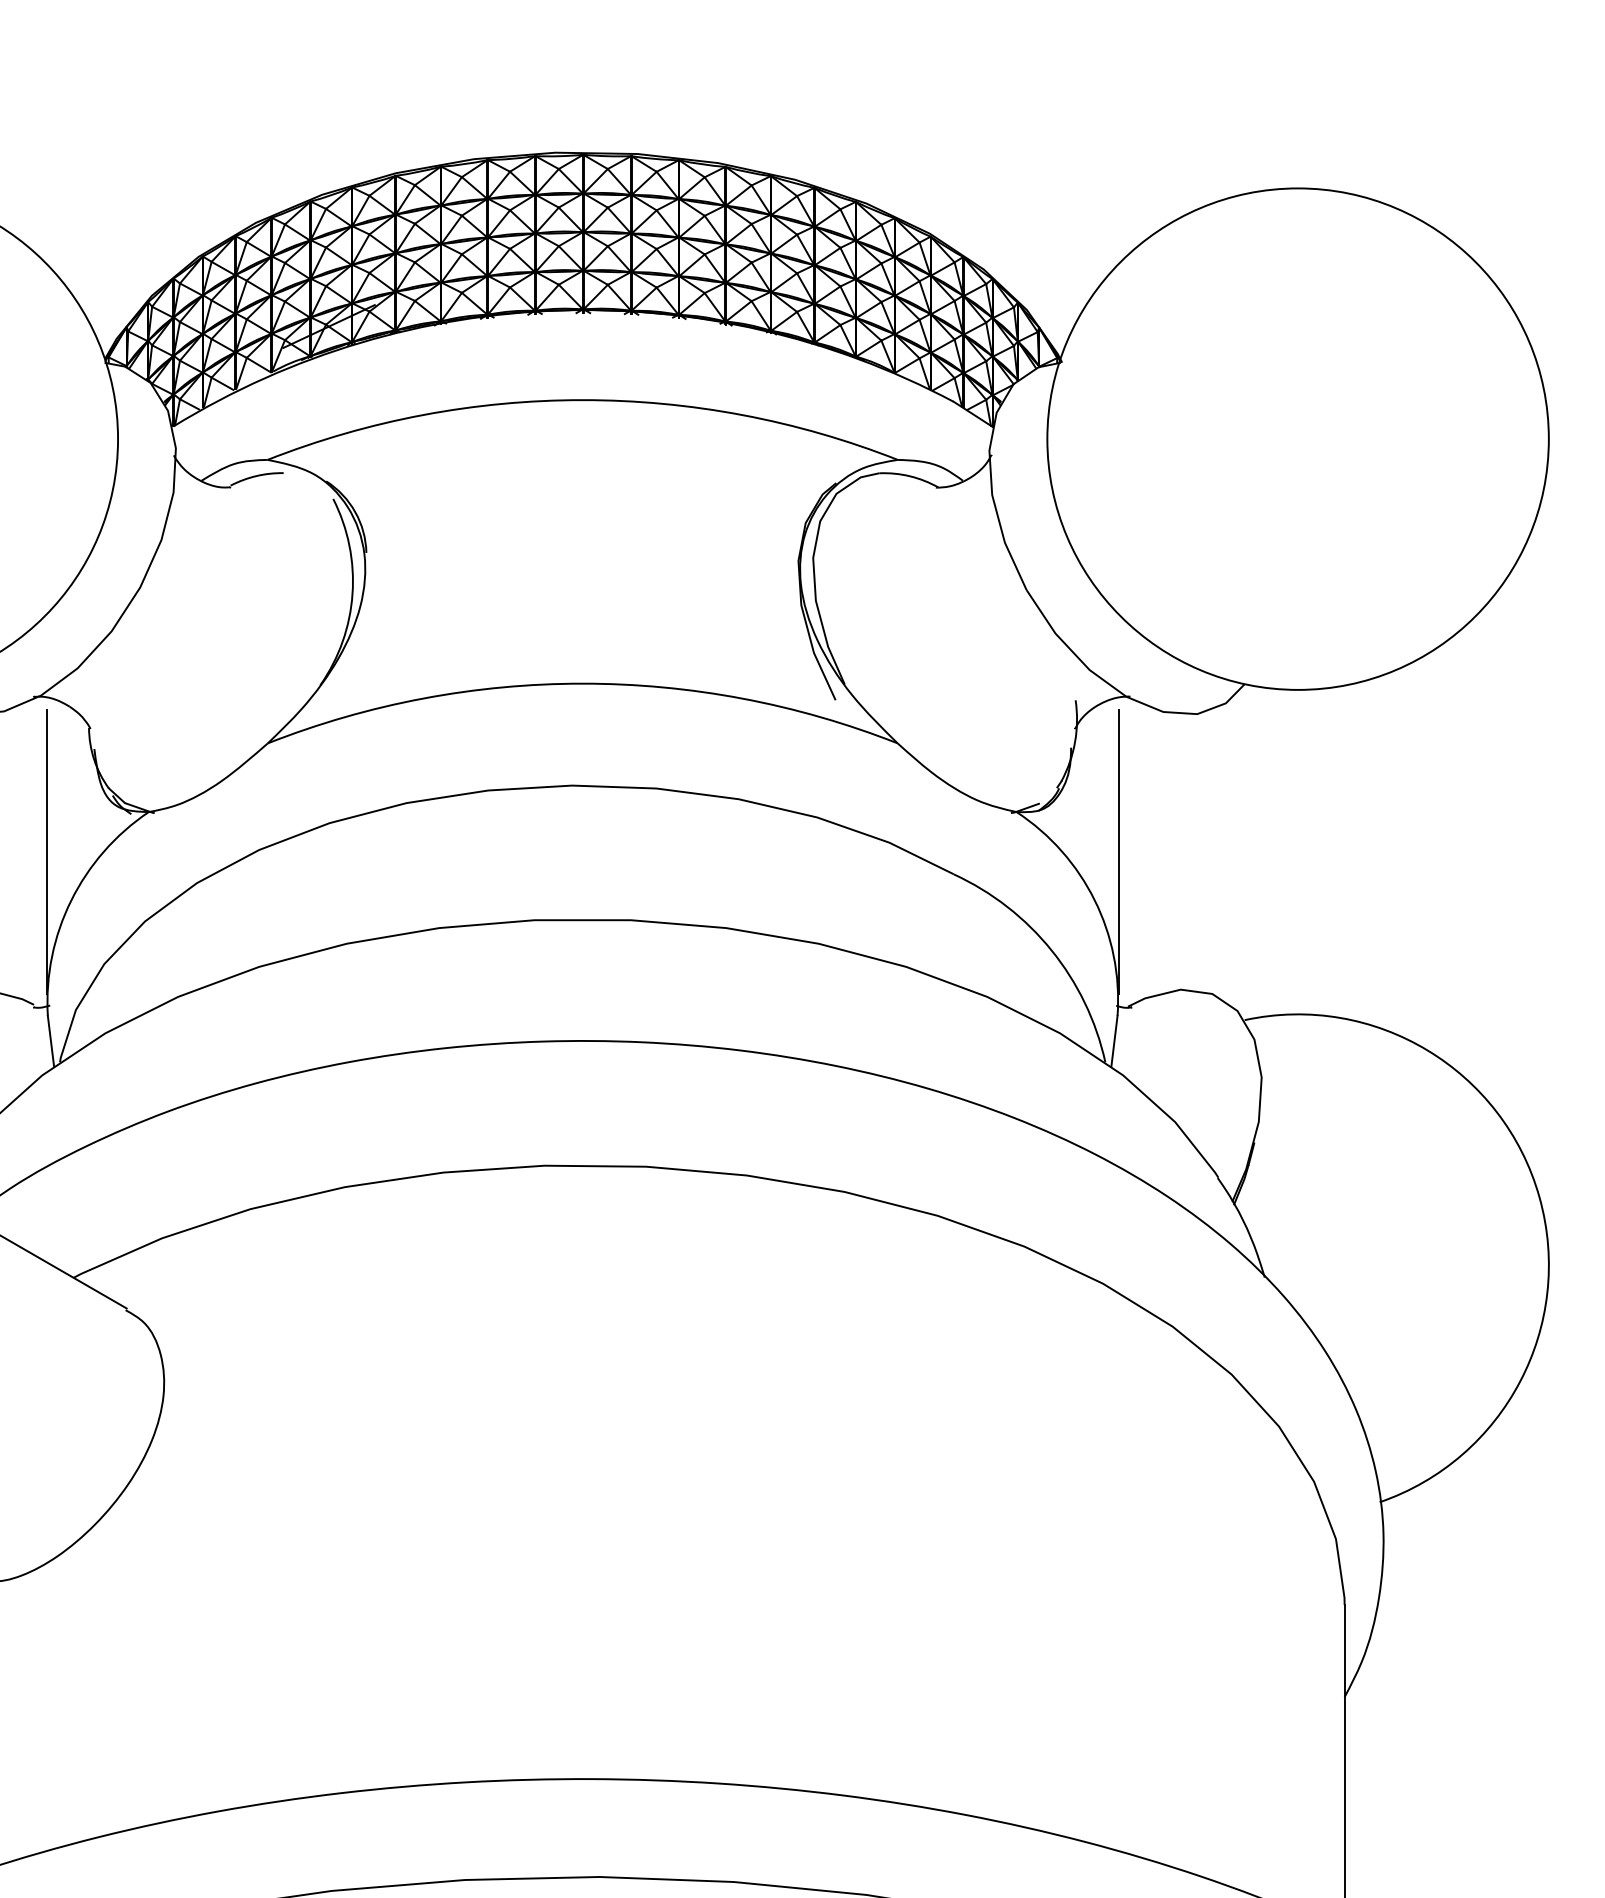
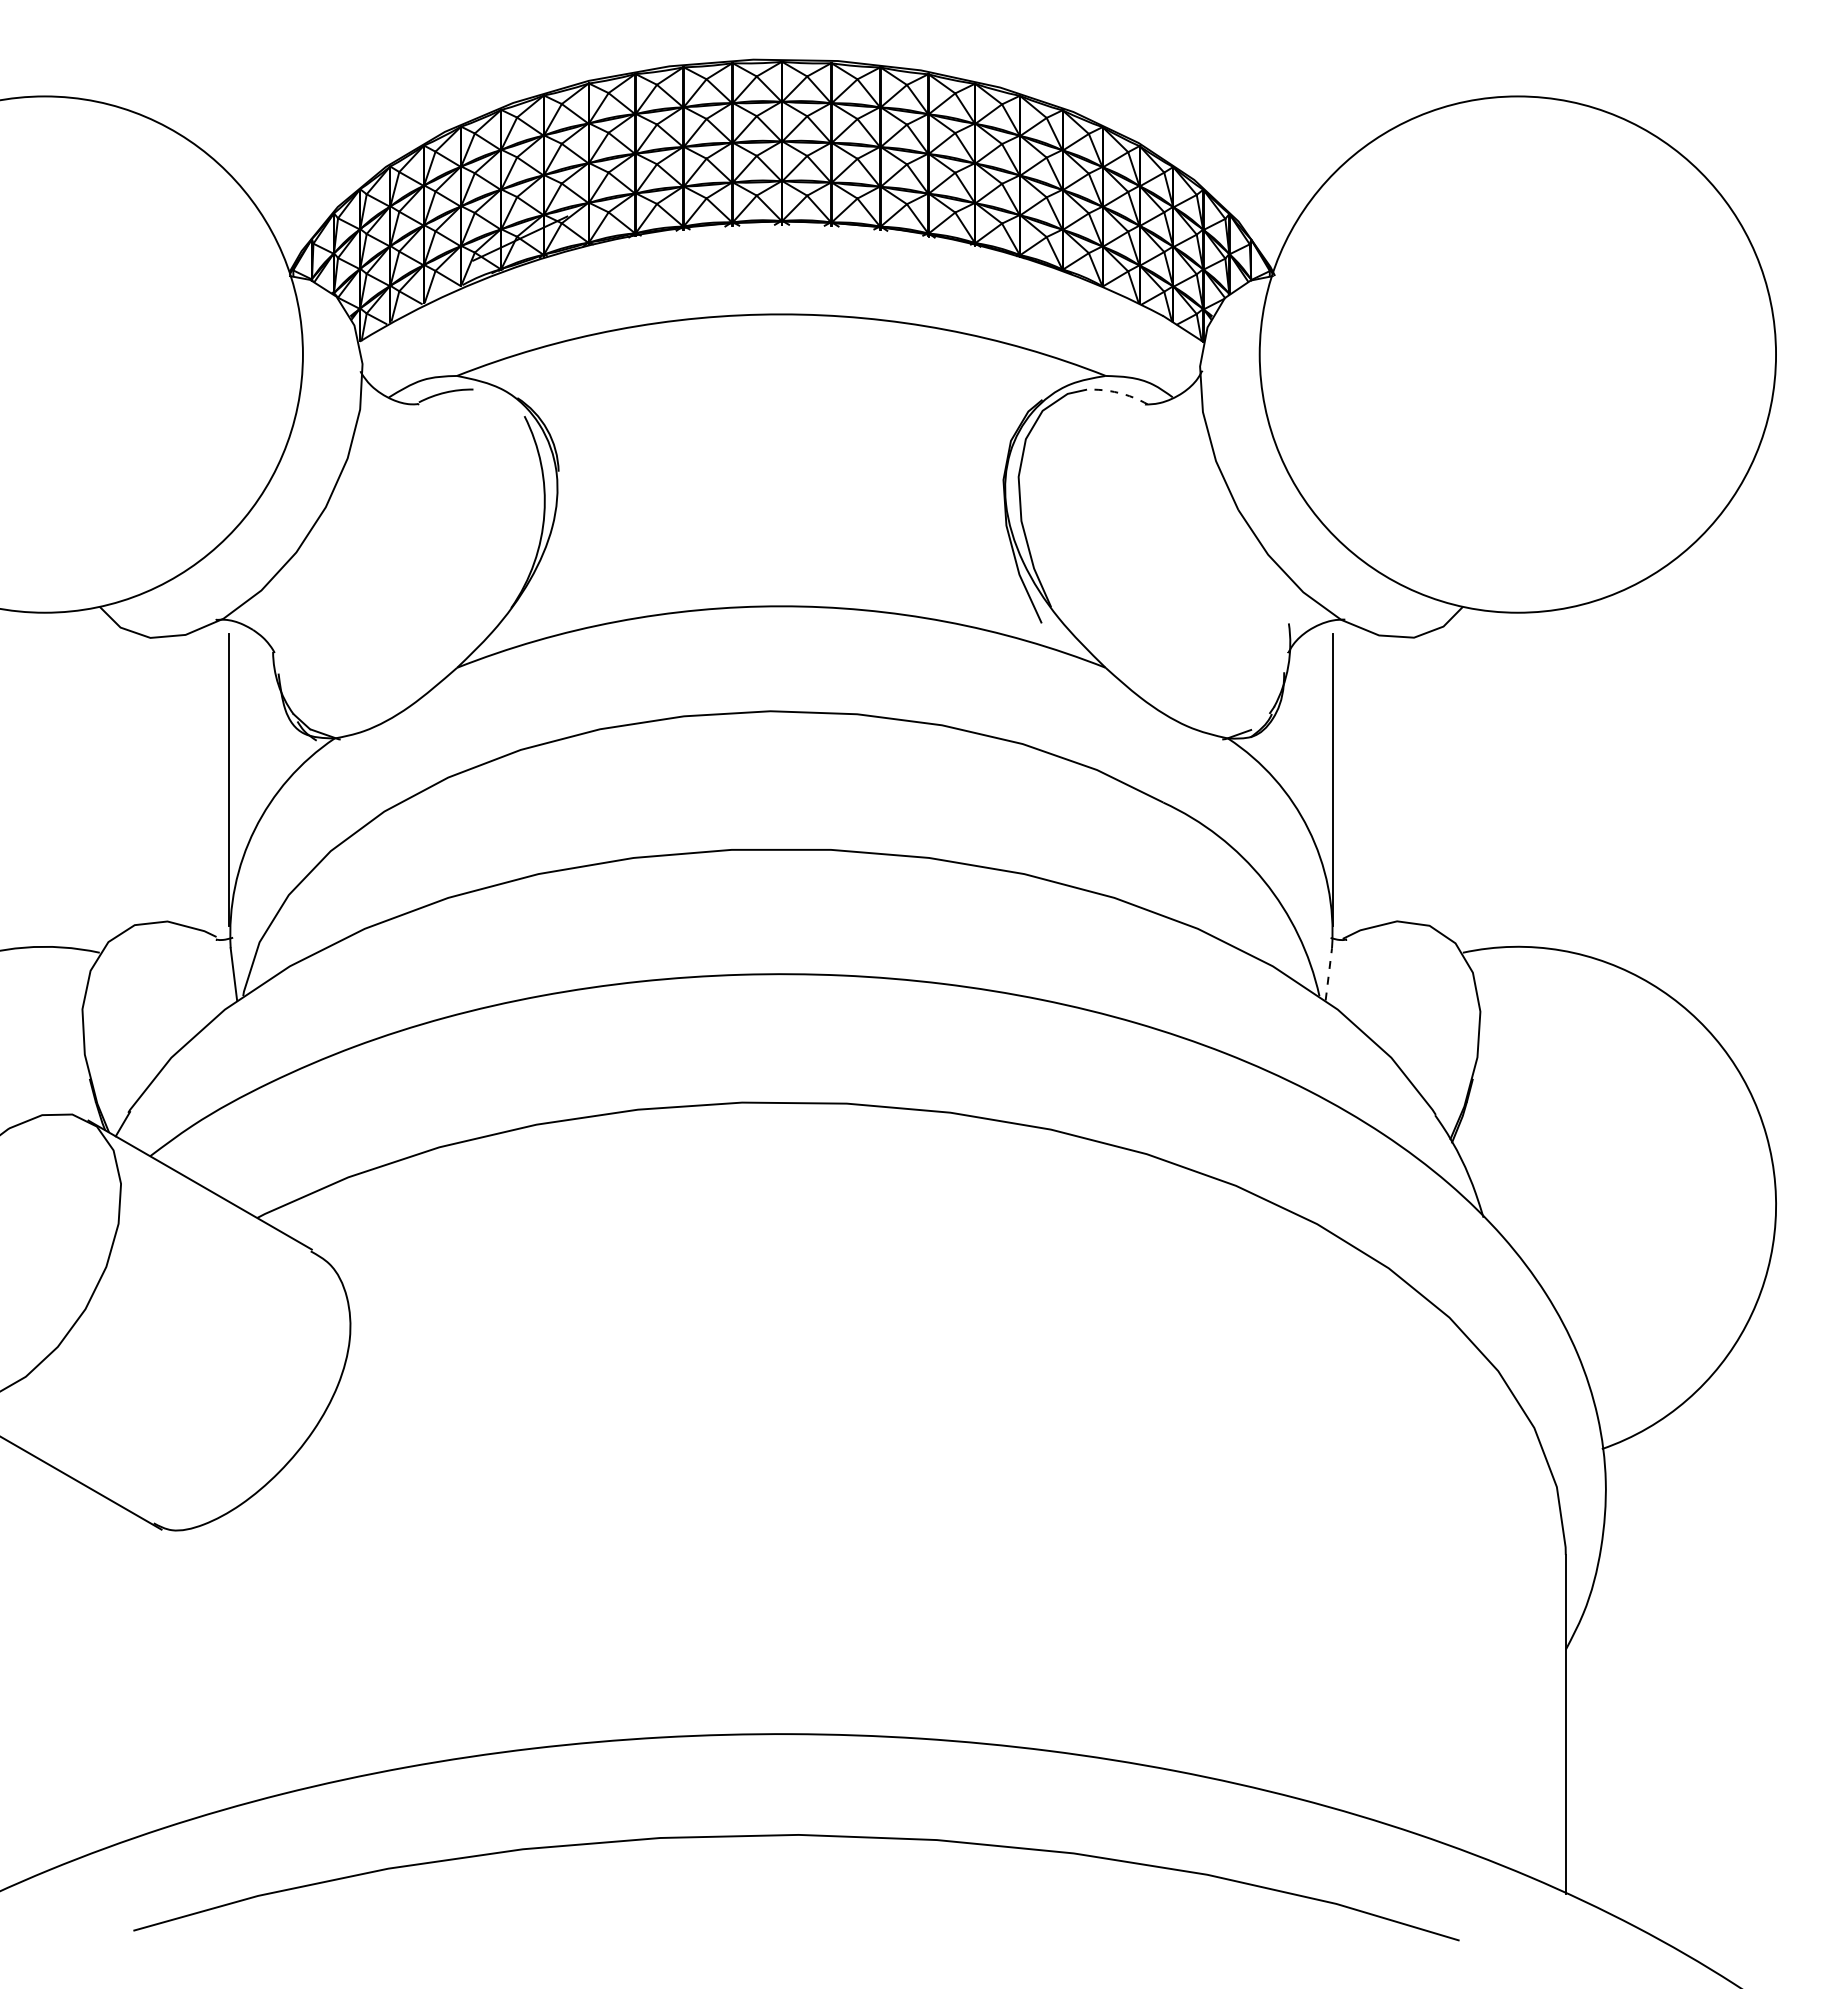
arc: (910, 475) -> (1118, 392), solid -> dashed
line: (1114, 1040) -> (1328, 973), solid -> dashed

